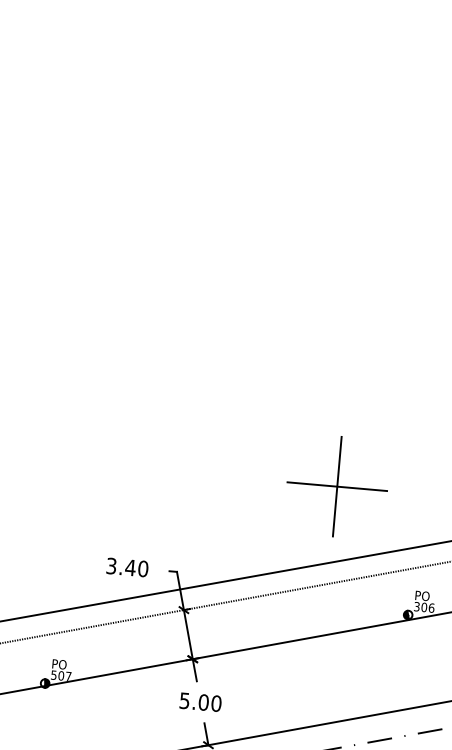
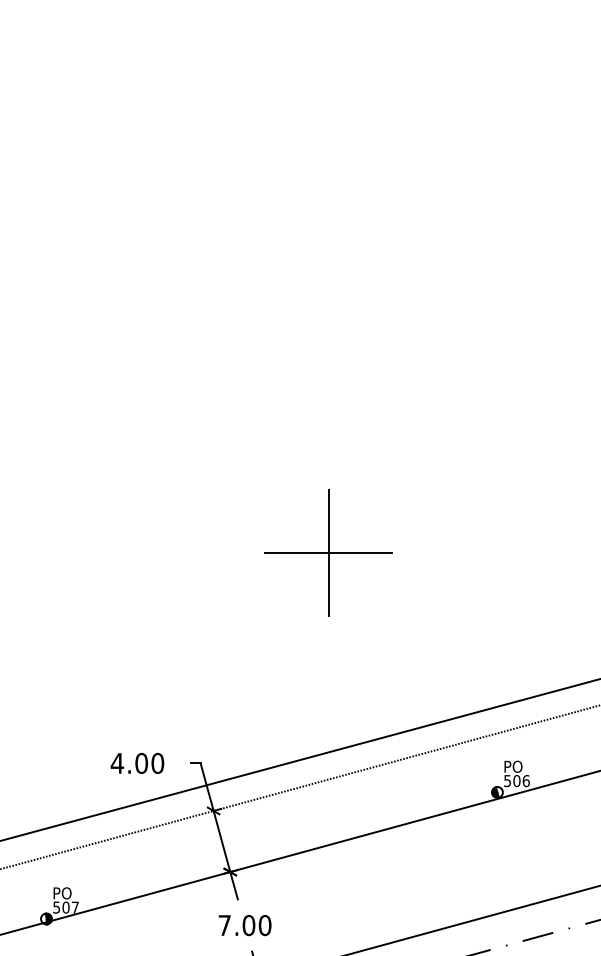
part: (337, 486) -> (328, 552), moved
text: (121, 567) -> (129, 763), 3.40 -> 4.00
text: (416, 606) -> (507, 780), 306 -> 506
text: (184, 700) -> (224, 925), 5.00 -> 7.00

